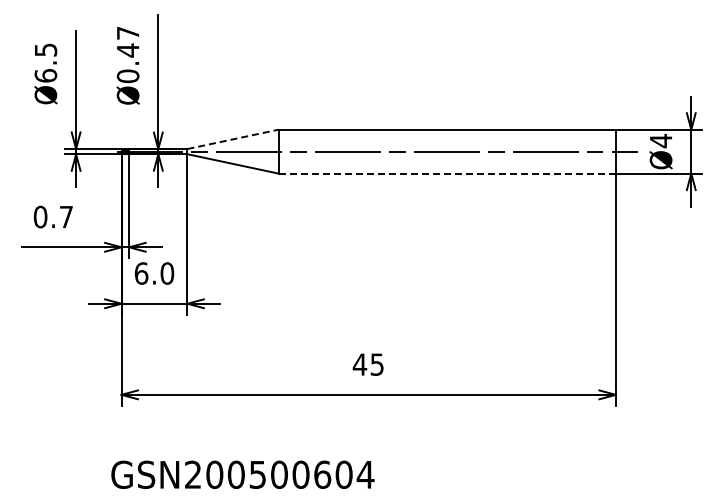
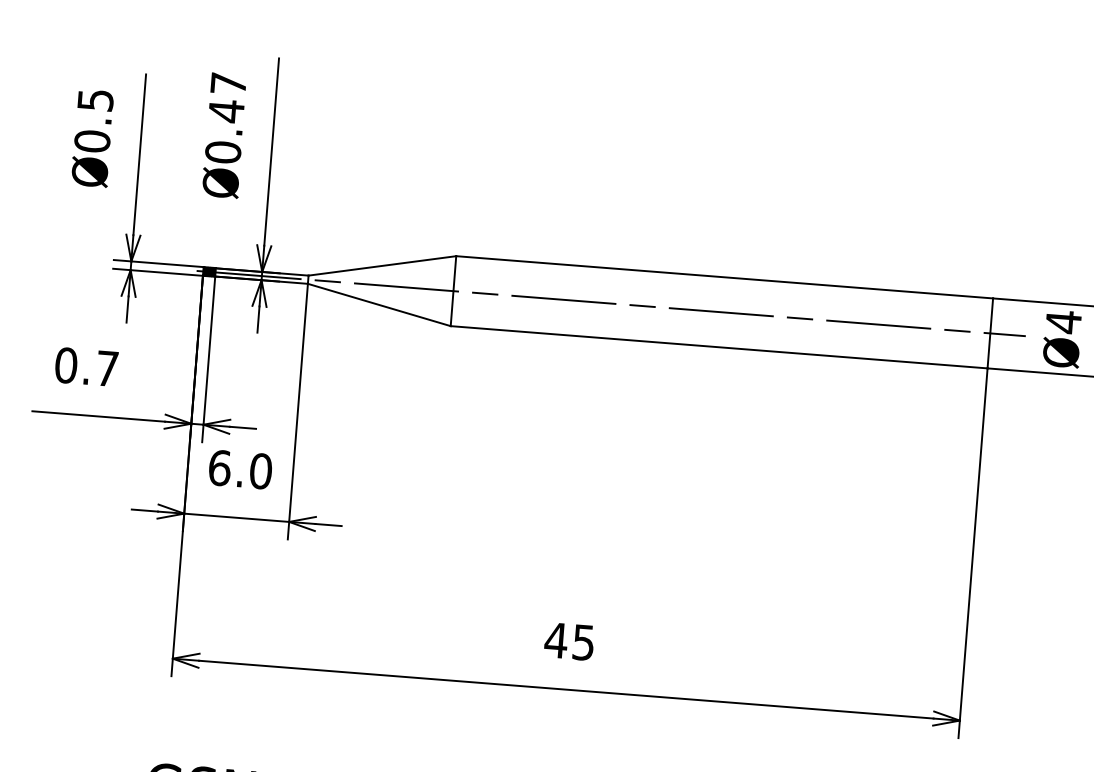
text: (45, 75) -> (91, 140), Ø6.5 -> Ø0.5
line: (233, 139) -> (383, 266), dashed -> solid
line: (447, 173) -> (719, 347), dashed -> solid

